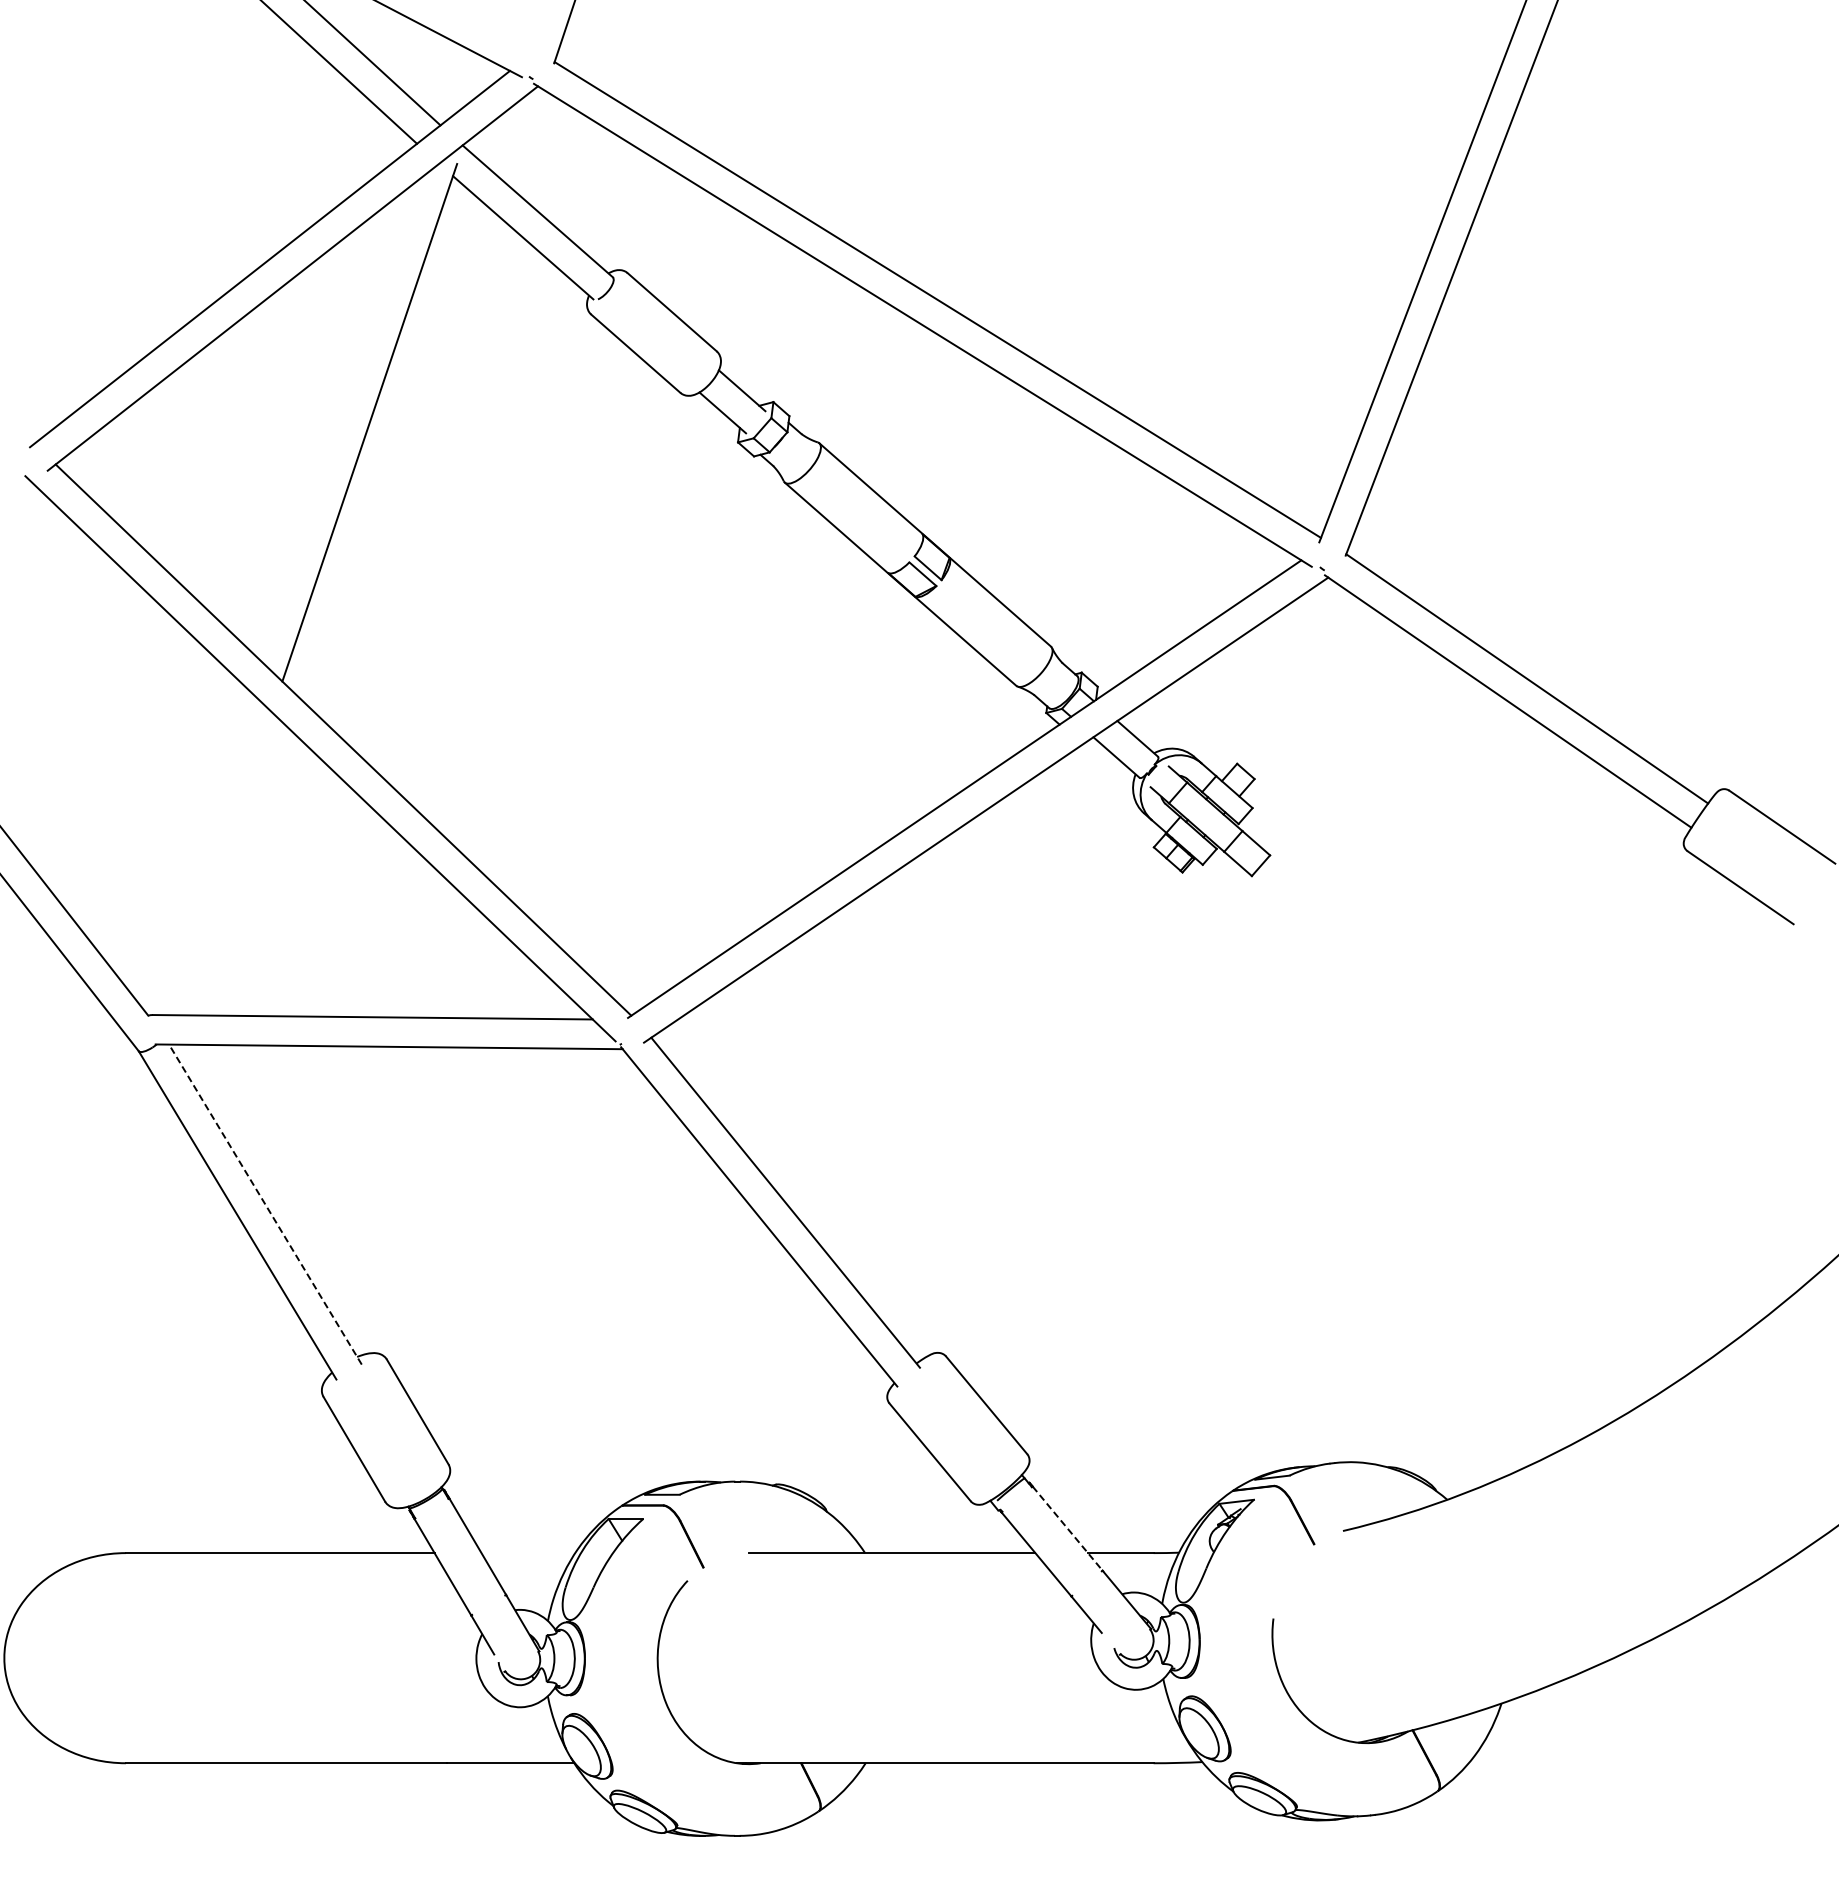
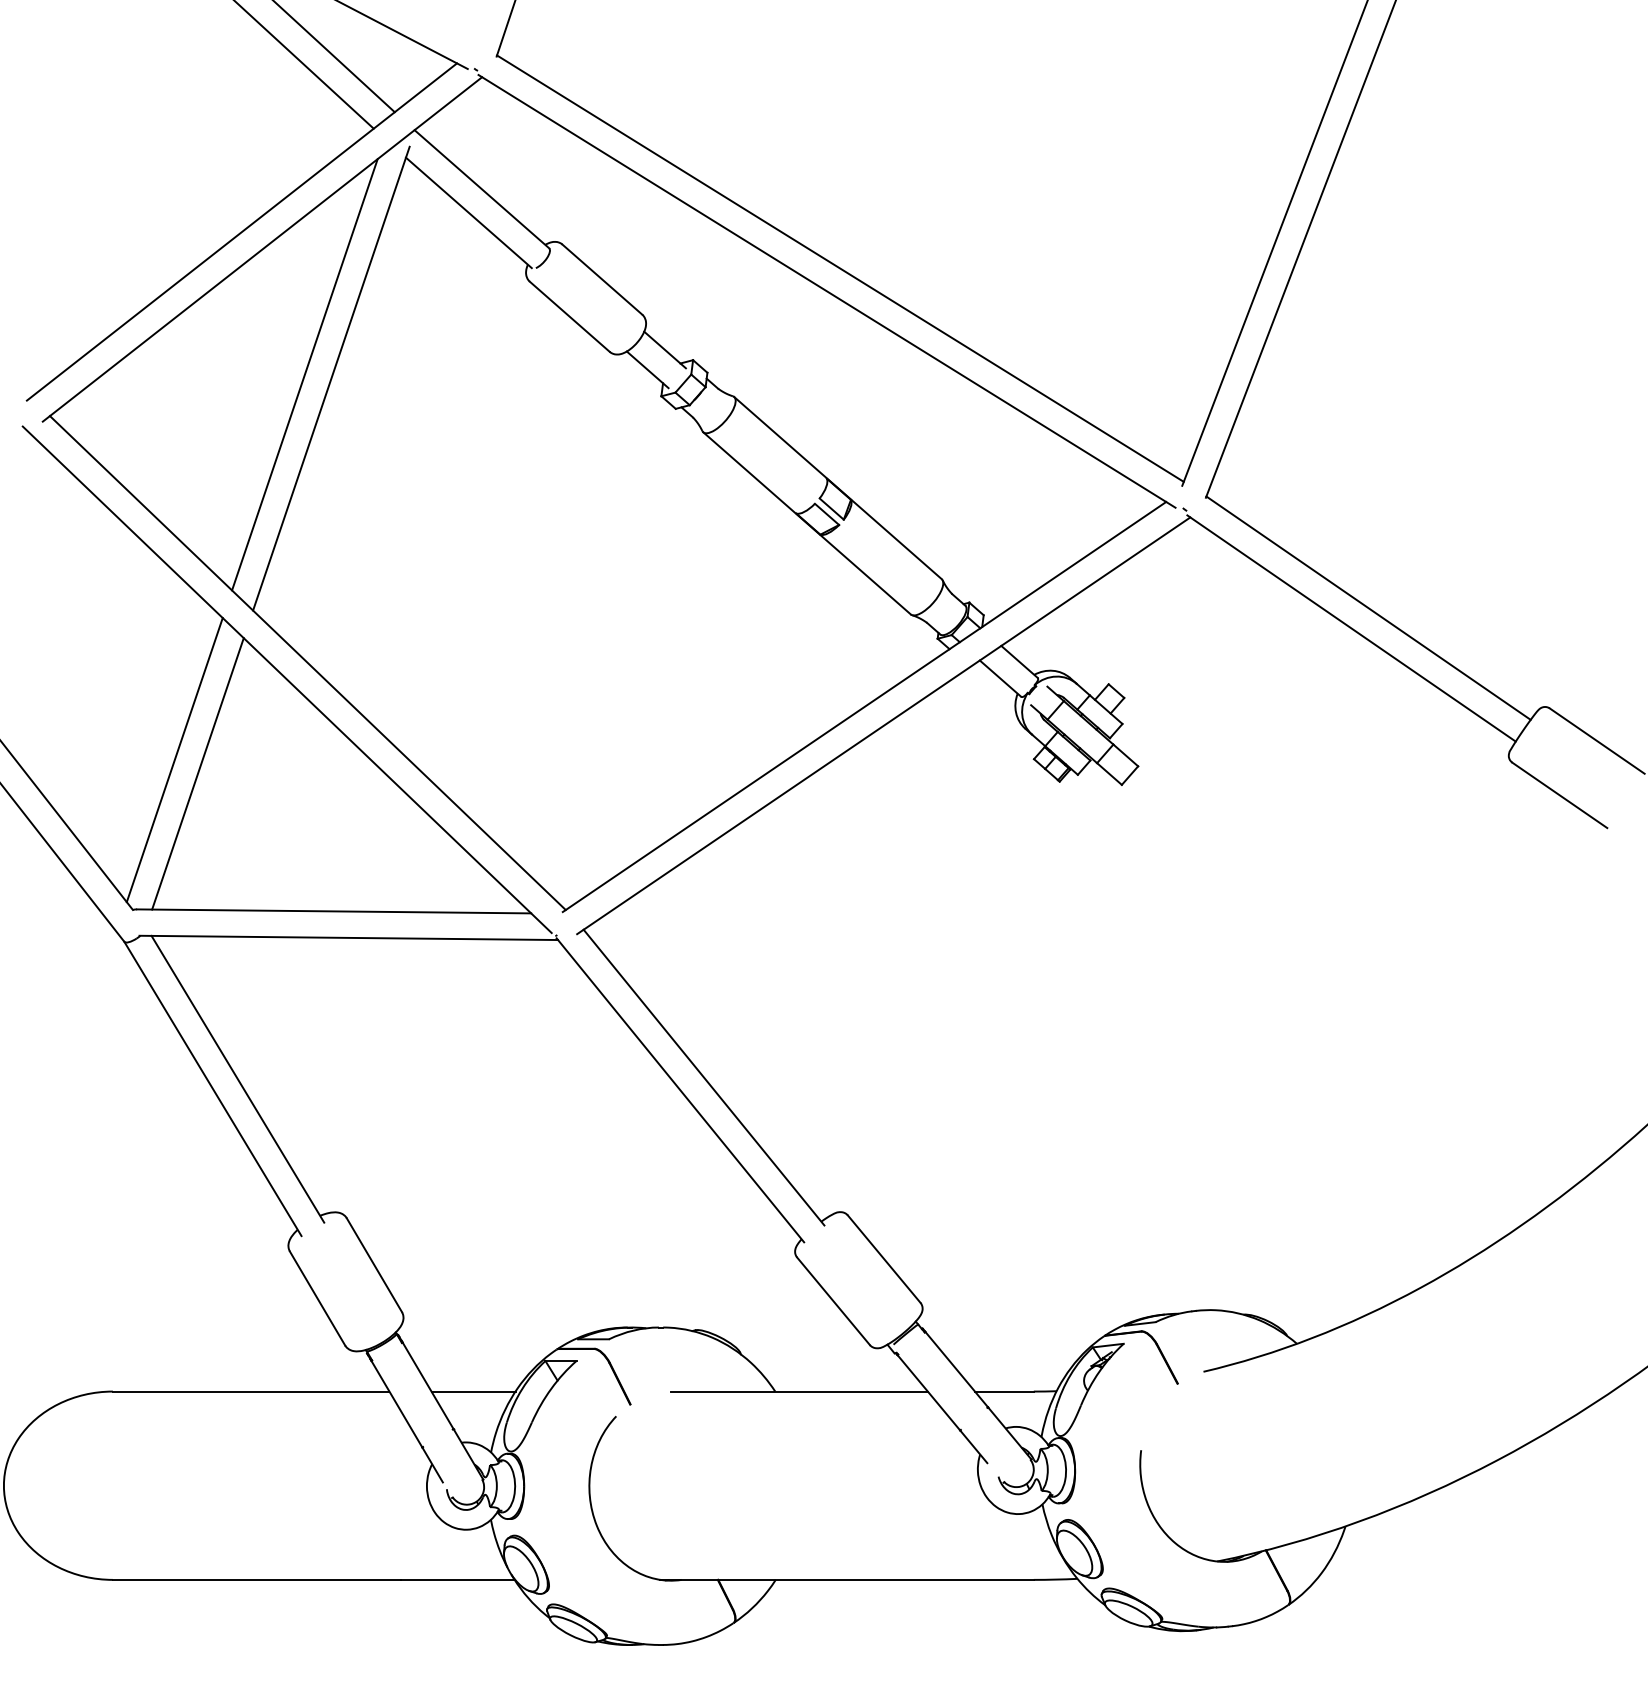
line: (339, 418) -> (304, 374), added
line: (194, 847) -> (174, 759), added
line: (220, 863) -> (197, 773), added
line: (265, 1204) -> (237, 1079), dashed -> solid
line: (1067, 1528) -> (956, 1369), dashed -> solid
line: (528, 1553) -> (473, 1391), added

